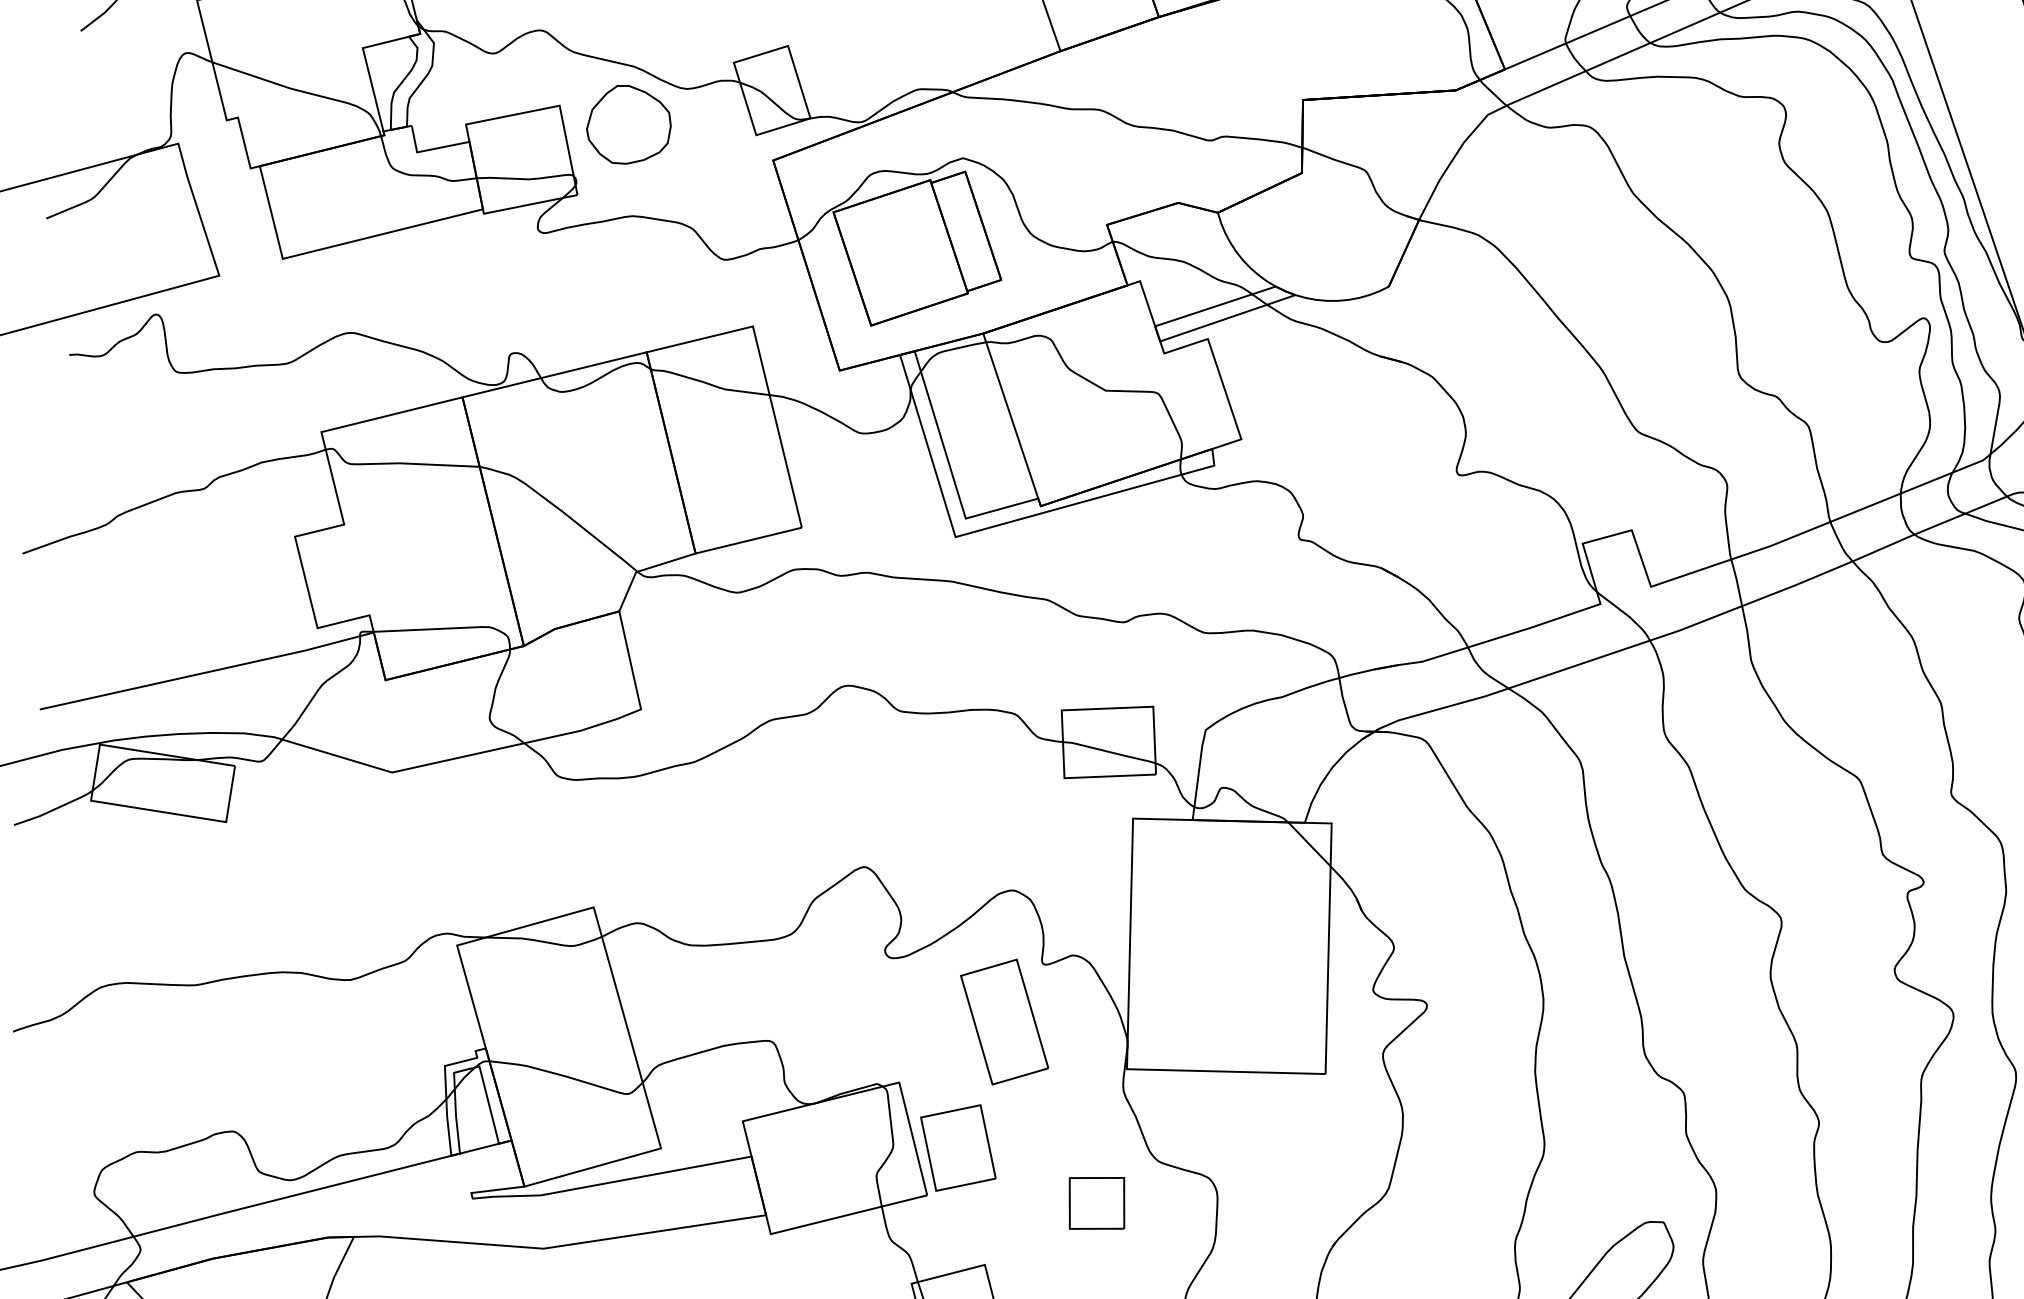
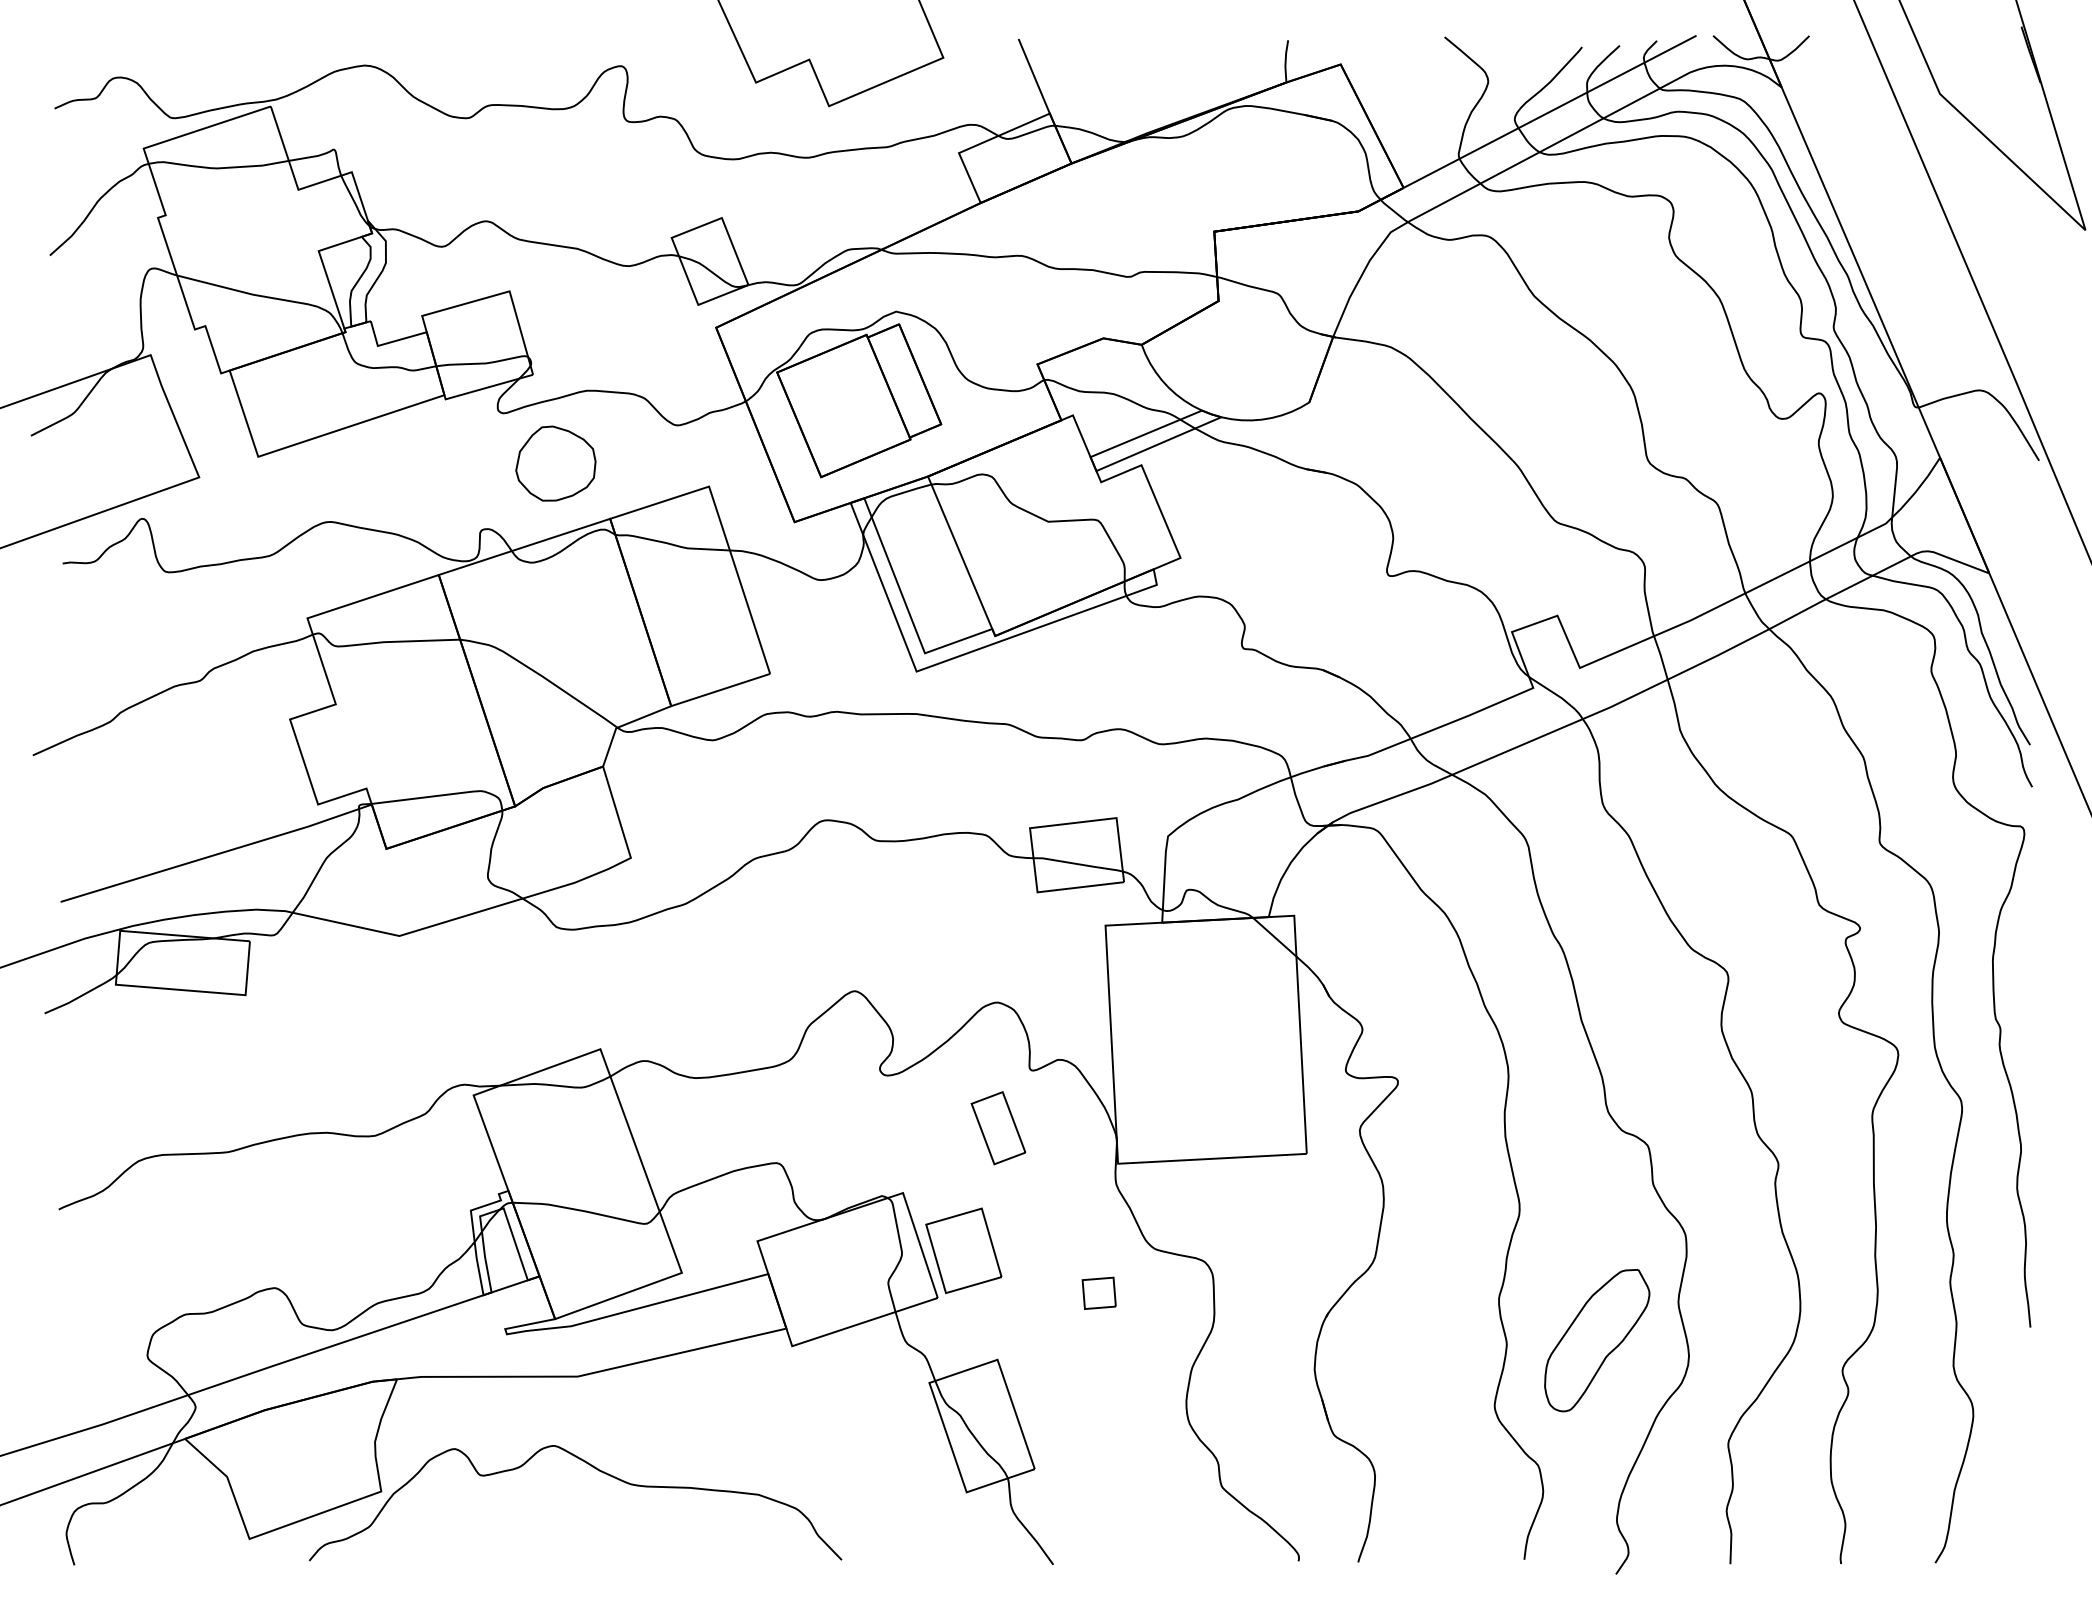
part: (628, 124) -> (555, 463), moved
part: (1004, 1022) -> (998, 1128), size x0.6
part: (1096, 1203) -> (1098, 1293), size x0.6

